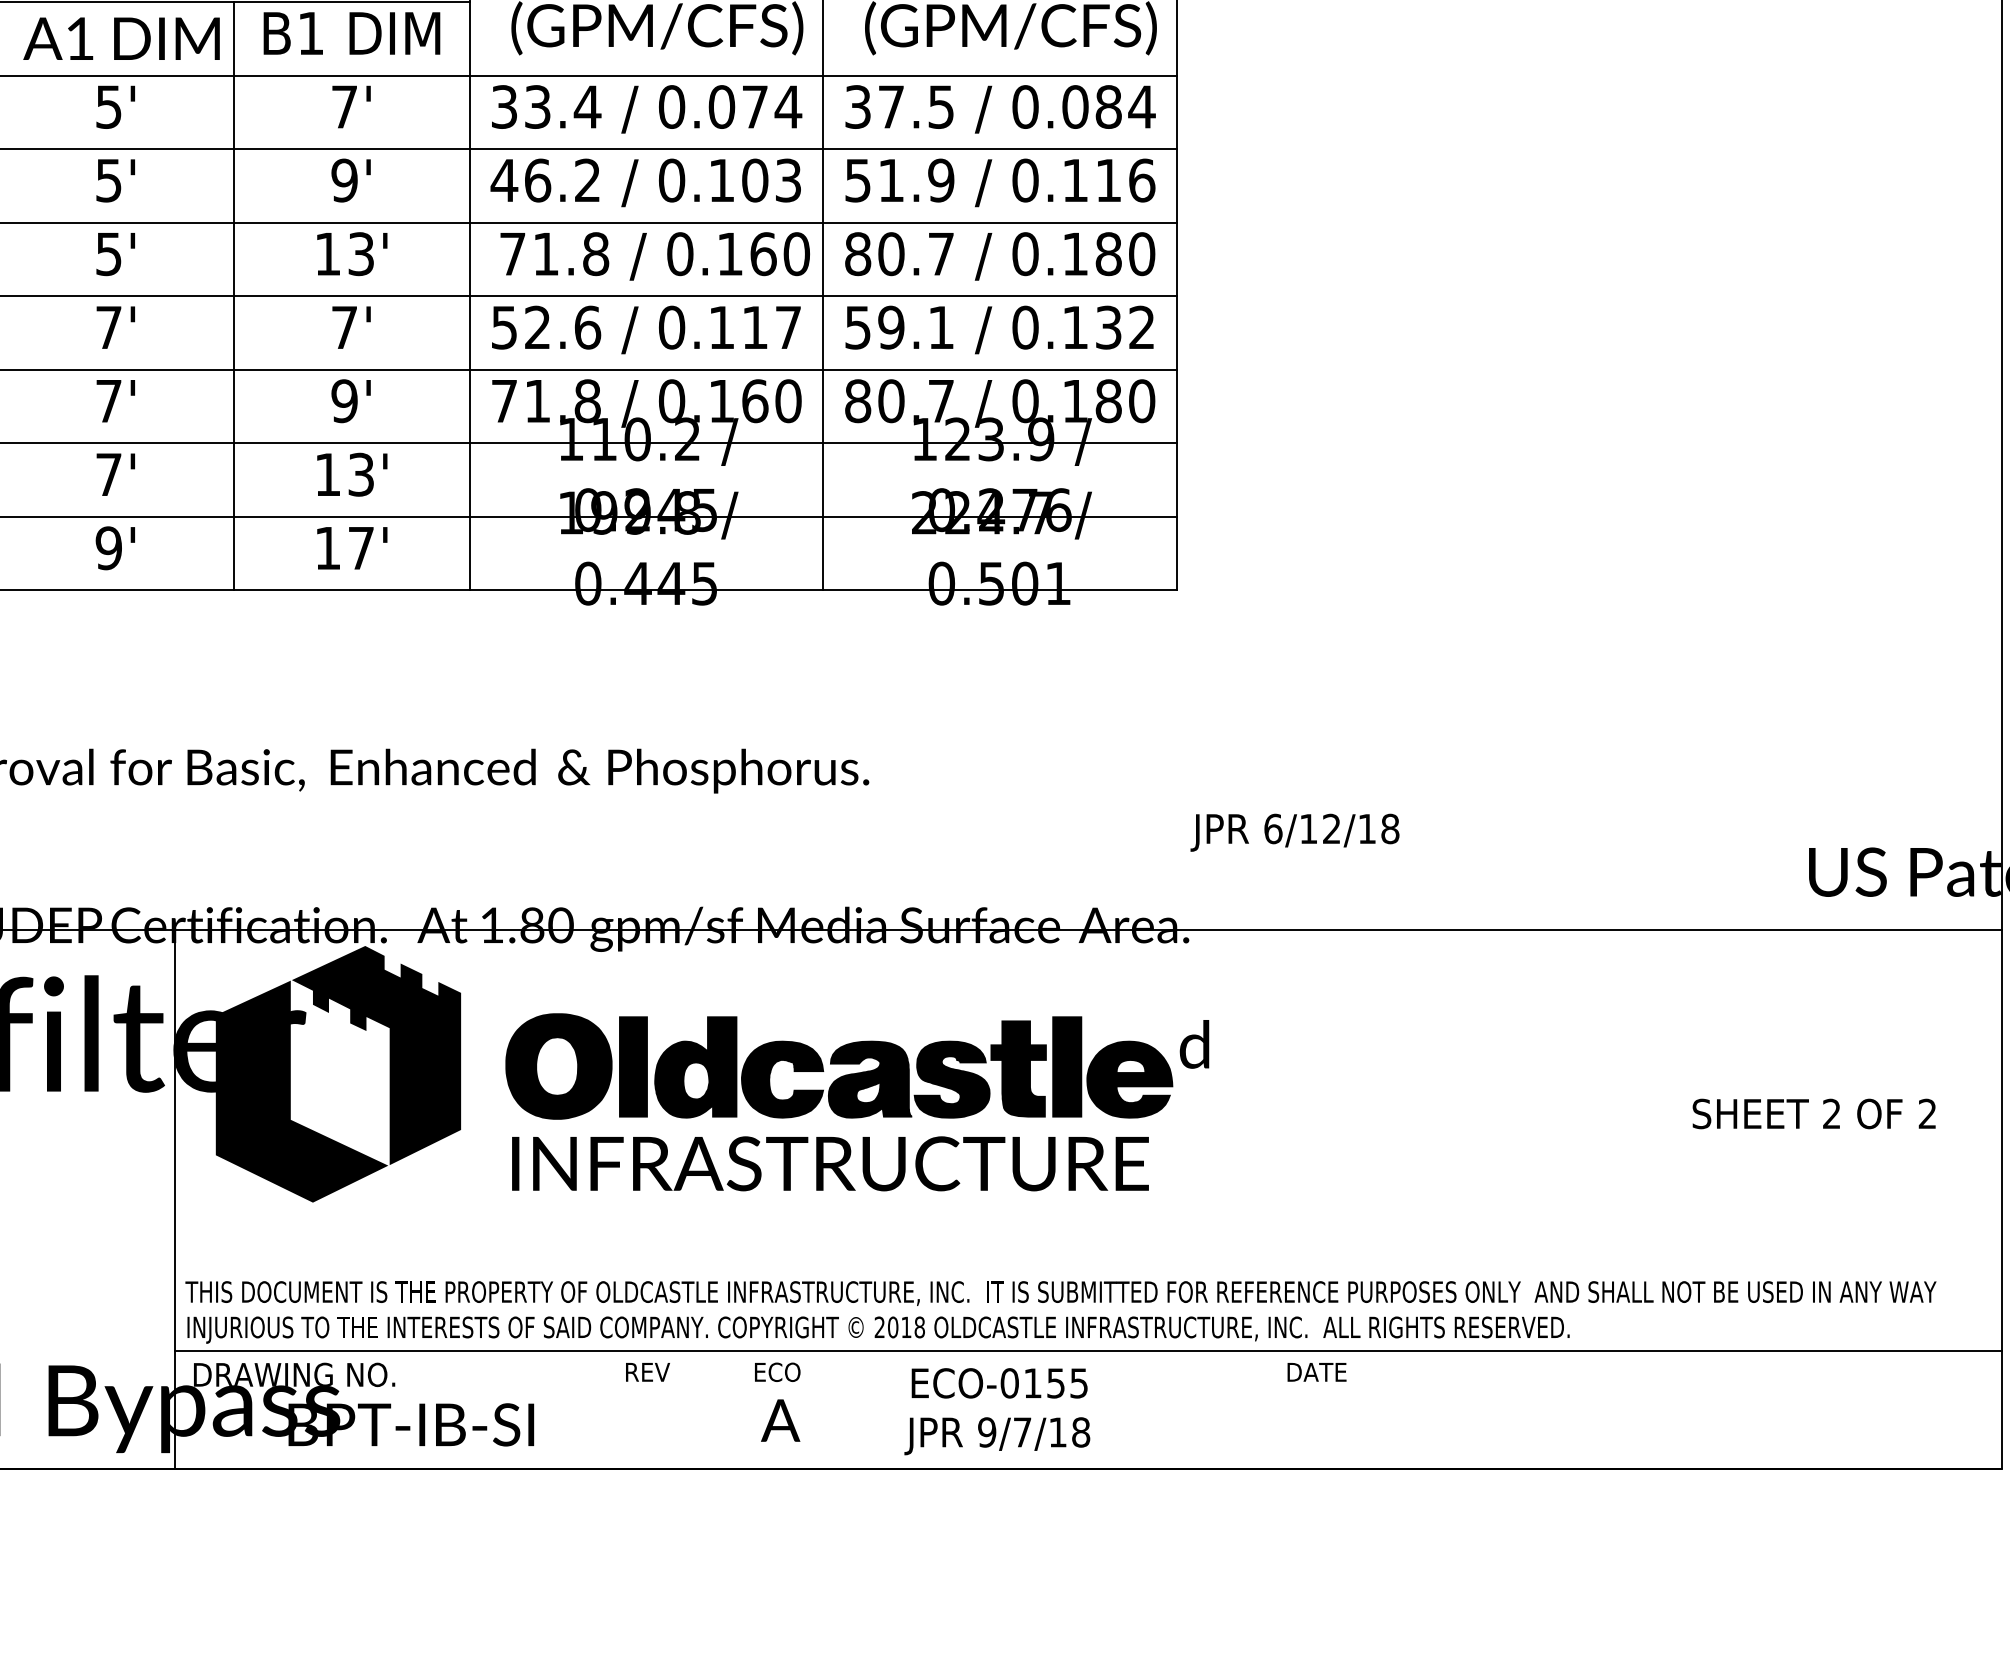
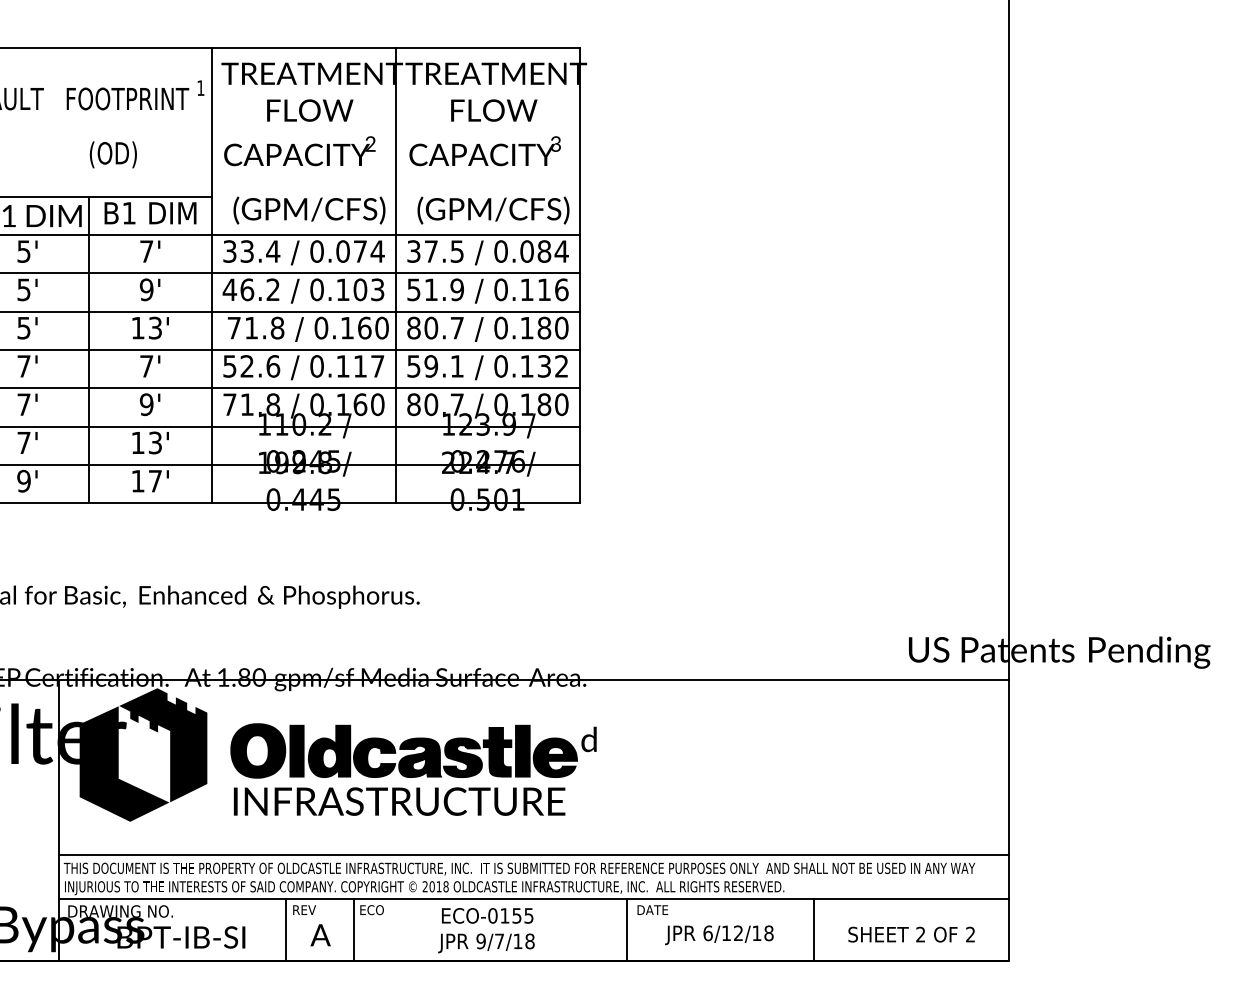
text: (1295, 833) -> (719, 935), moved
text: (1814, 1113) -> (911, 934), moved
line: (1087, 1265) -> (533, 854), added
line: (613, 1409) -> (286, 929), added
line: (741, 1409) -> (353, 929), added
line: (1266, 1409) -> (626, 929), added
line: (1627, 1409) -> (814, 929), added
text: (780, 1421) -> (320, 935), moved

